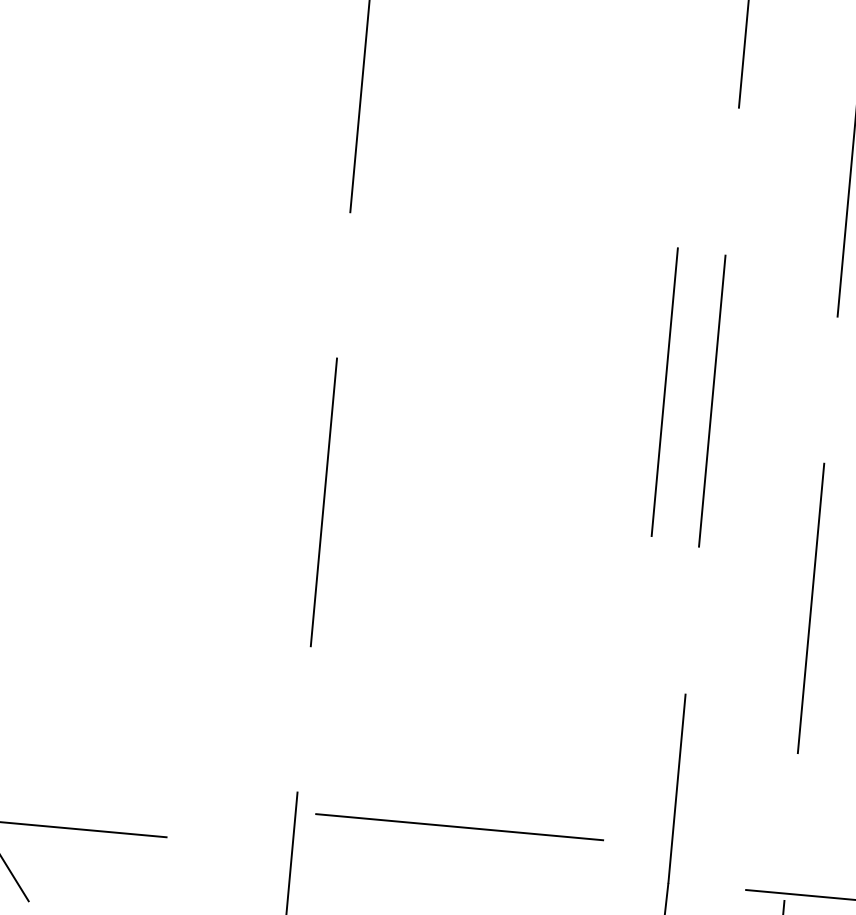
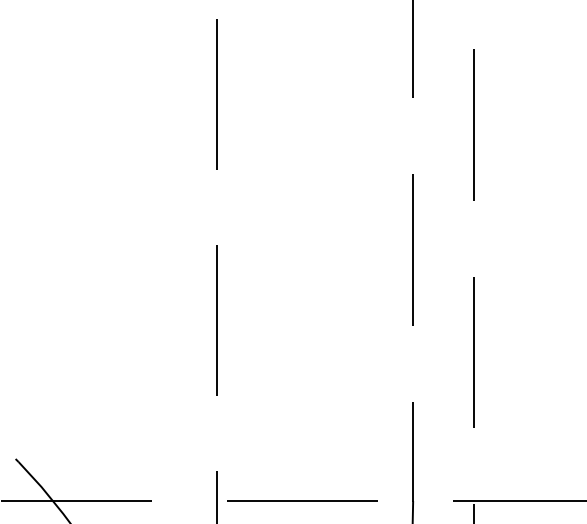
line: (663, 391) -> (387, 247), removed
line: (459, 825) -> (302, 500), moved

